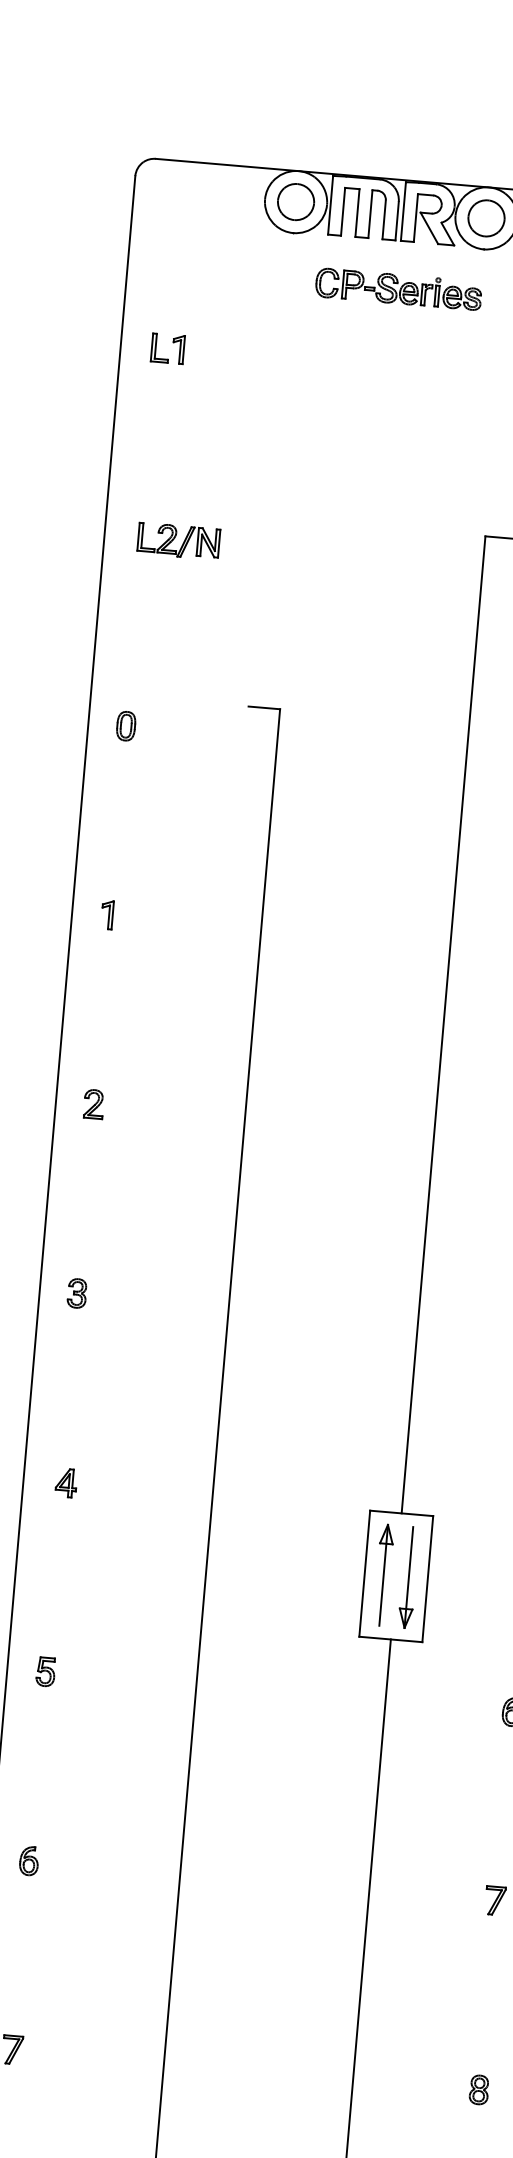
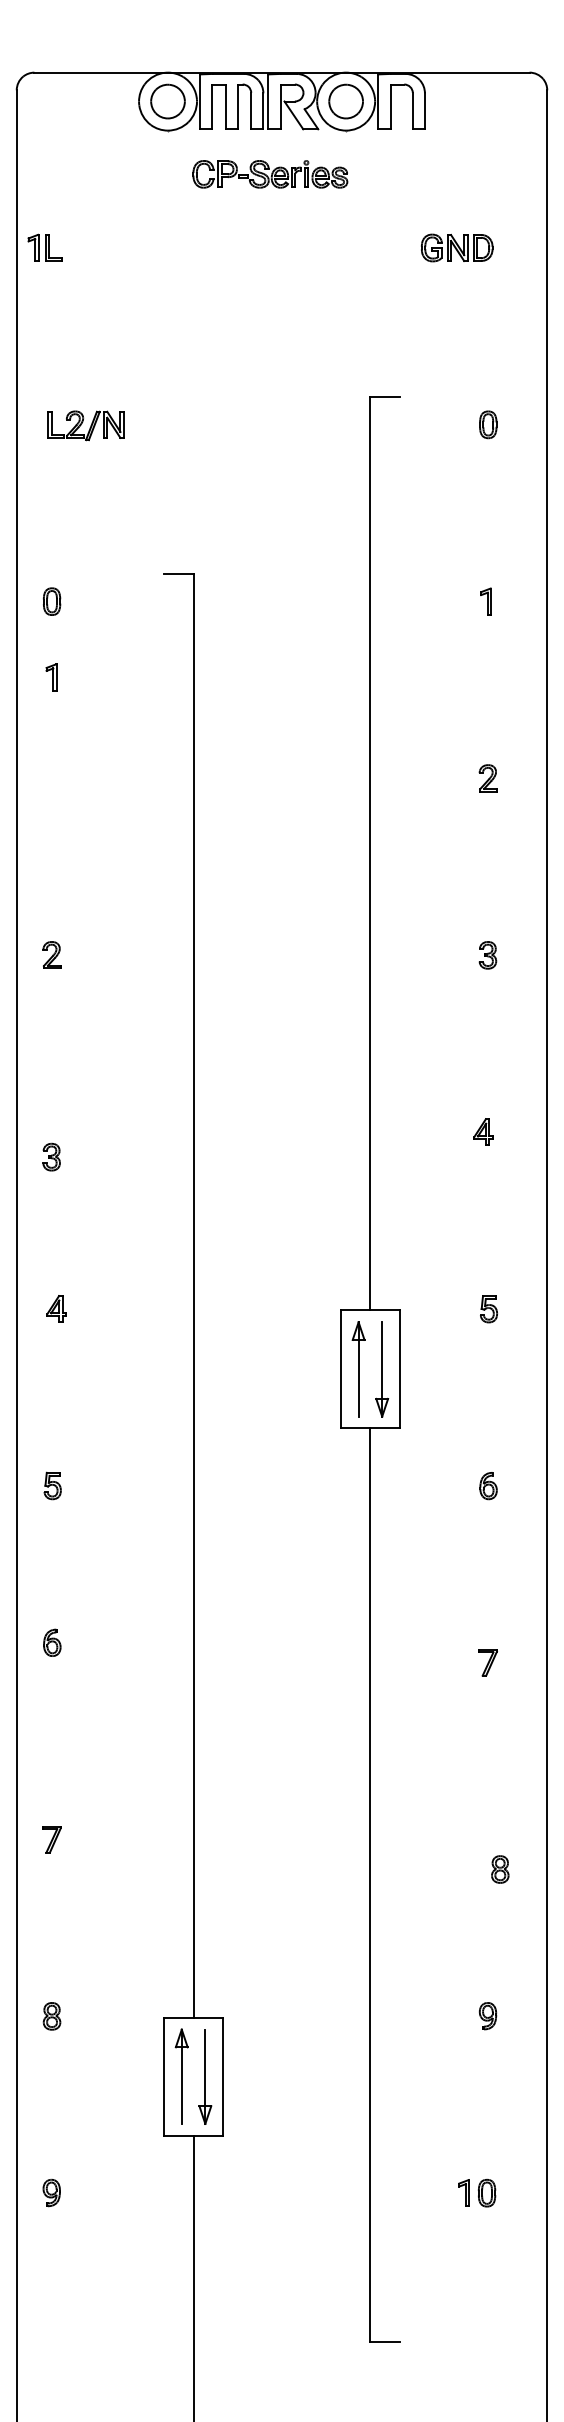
part: (178, 349) -> (33, 247), moved
part: (107, 915) -> (51, 677), moved
part: (77, 1292) -> (51, 1156), moved
part: (29, 1860) -> (52, 1642), moved
part: (479, 2089) -> (500, 1869), moved

